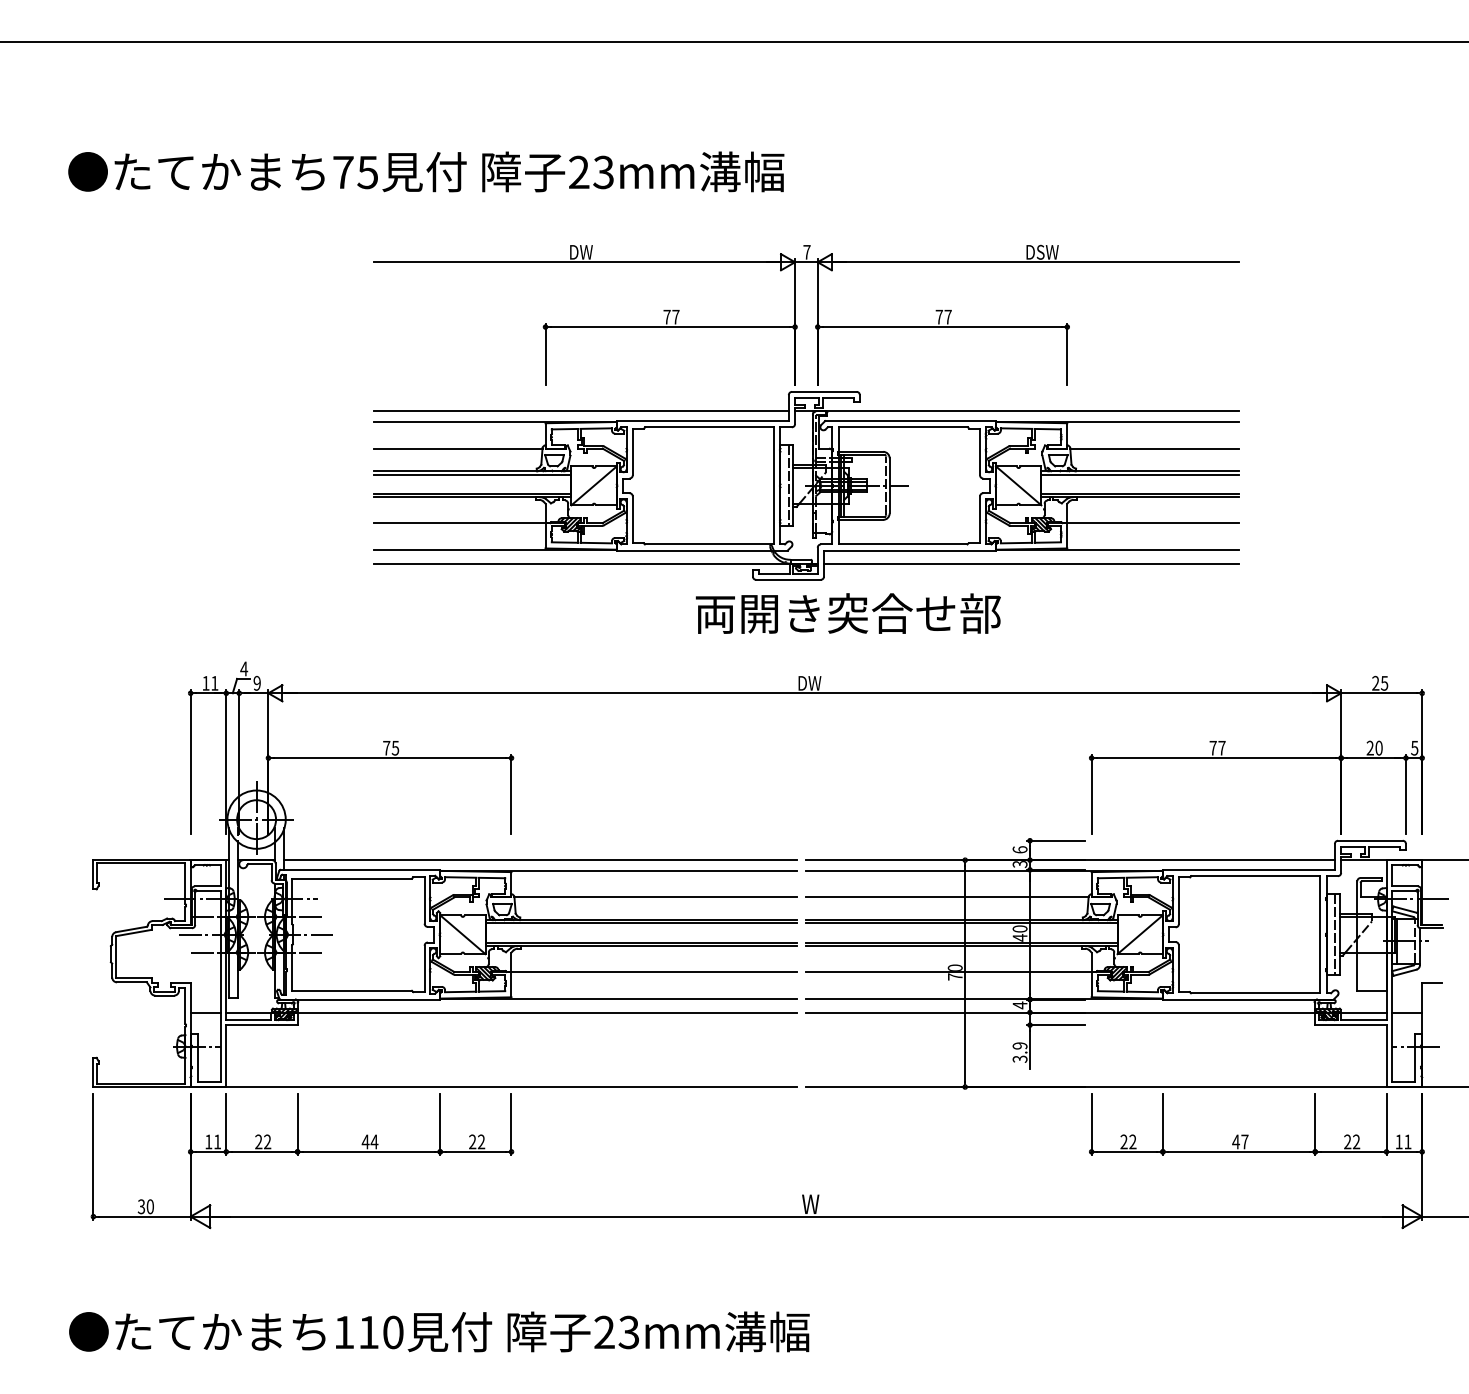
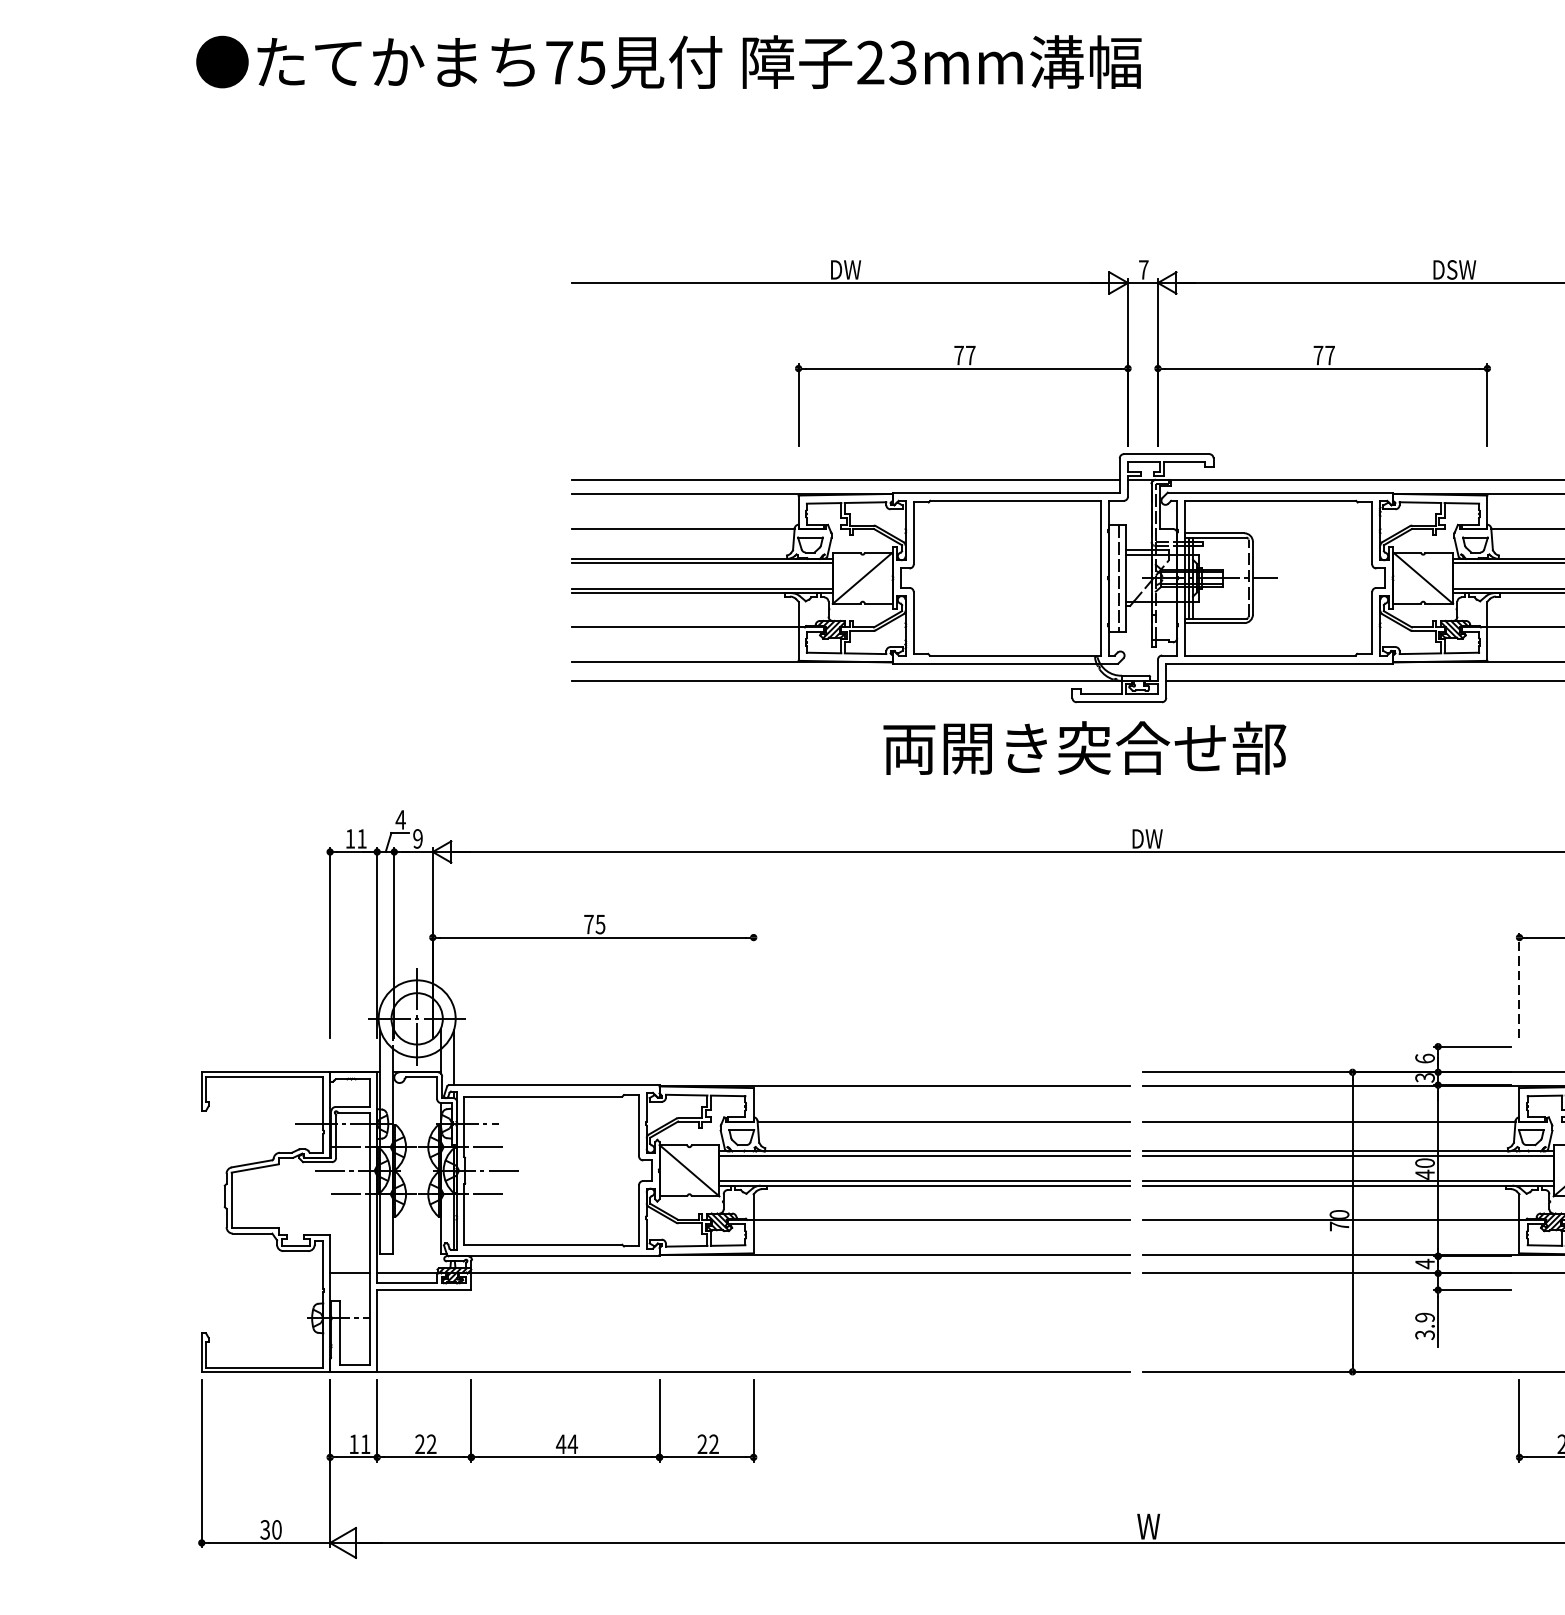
text: (426, 171) -> (669, 61), moved
text: (847, 613) -> (1083, 748), moved
line: (511, 794) -> (753, 985), removed
line: (1091, 794) -> (1519, 985), solid -> dashed
line: (540, 860) -> (791, 1072), removed

